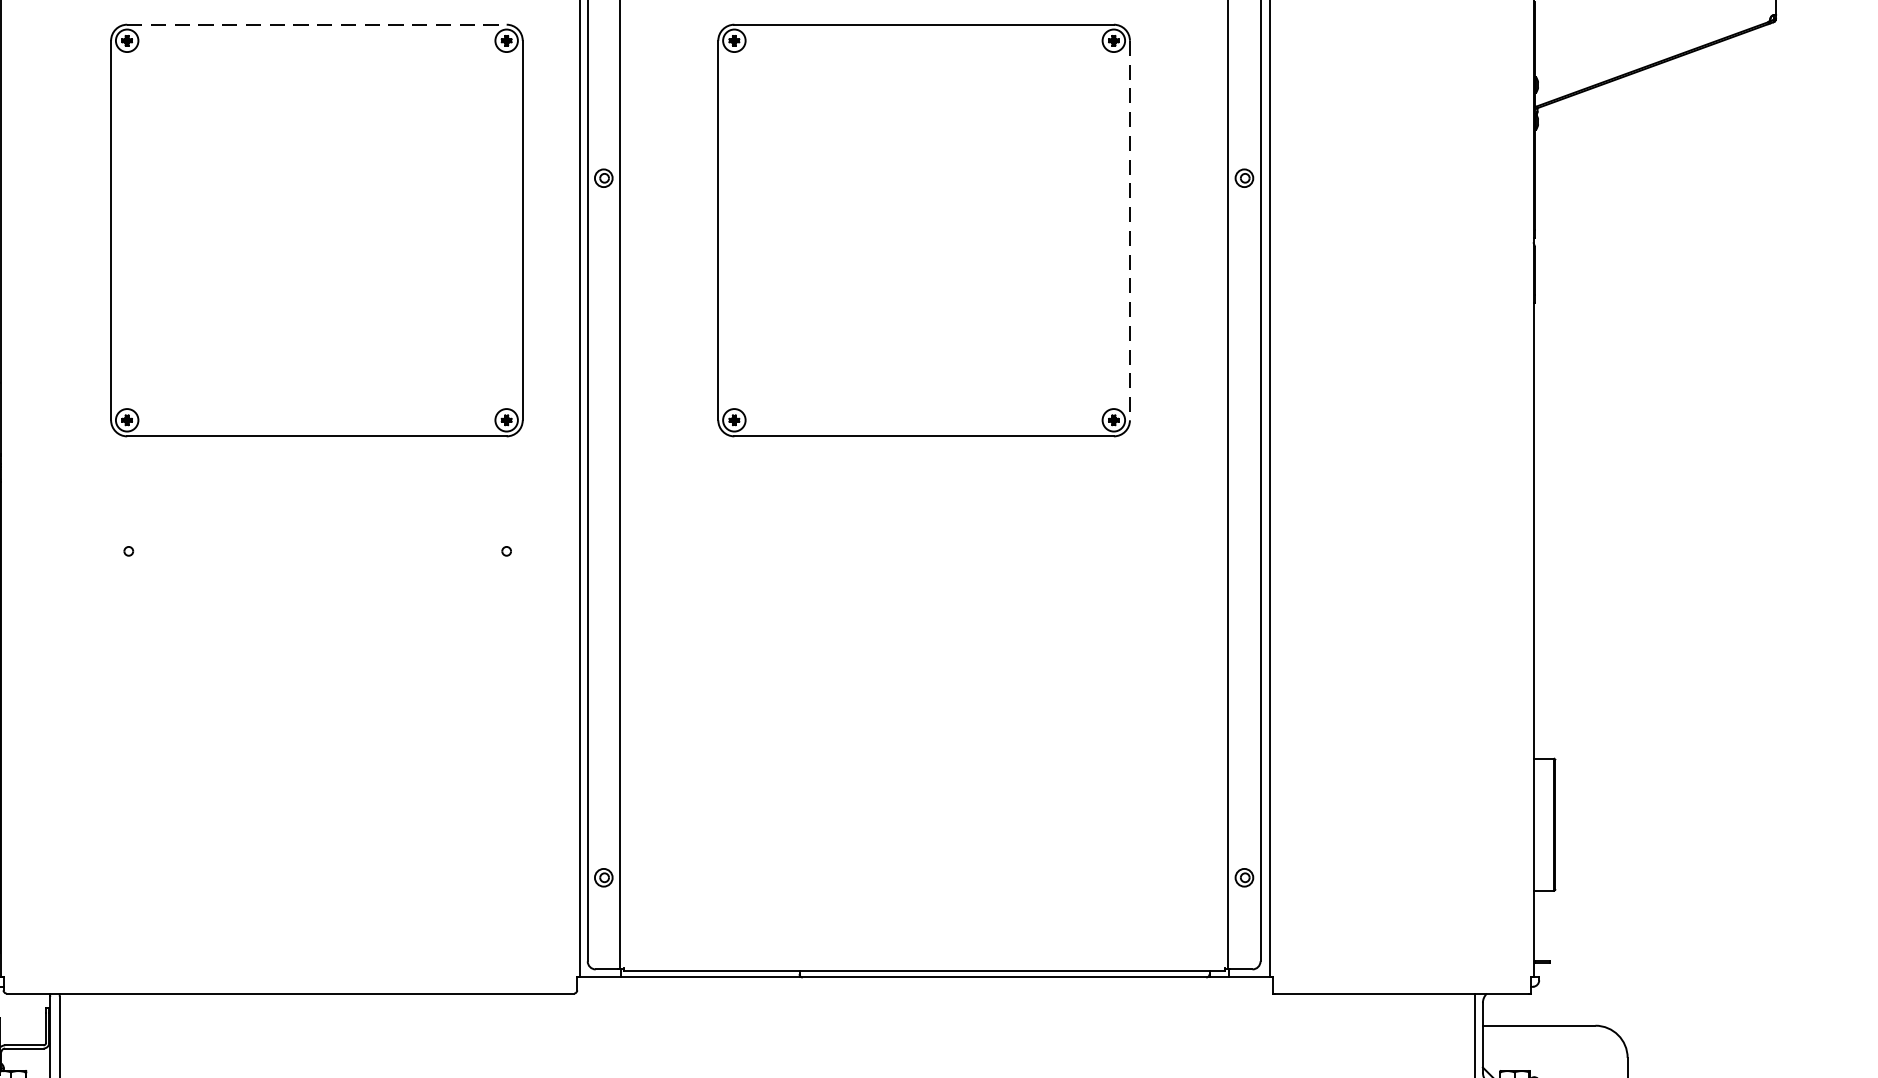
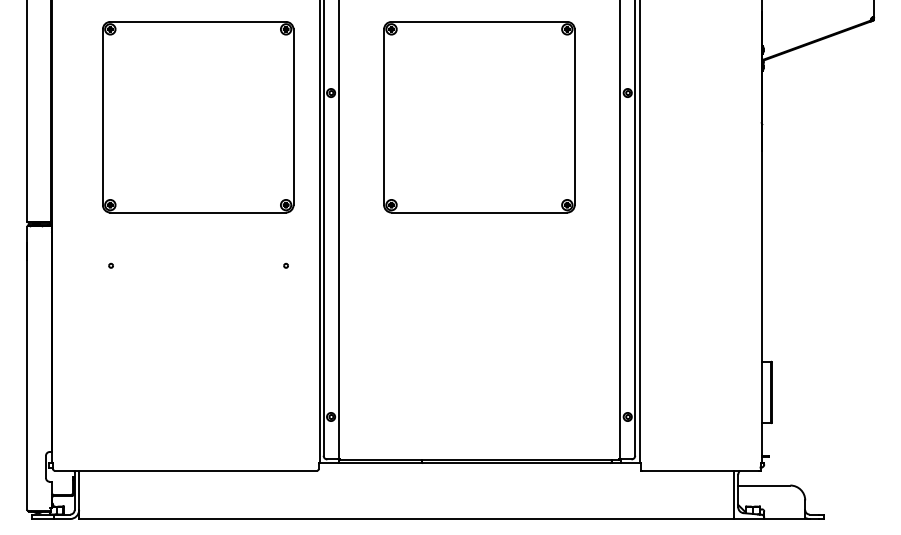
line: (317, 23) -> (198, 21), dashed -> solid
line: (1129, 231) -> (574, 117), dashed -> solid

